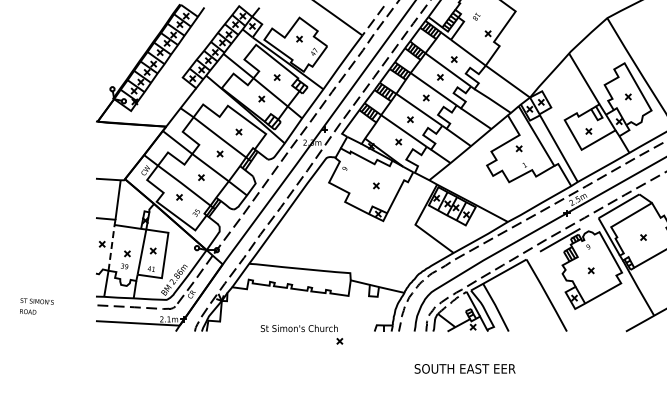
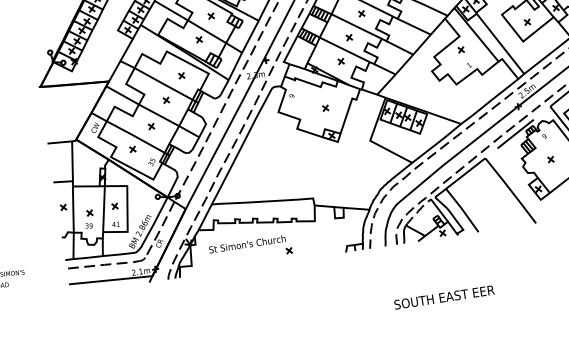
line: (111, 247) -> (73, 209), dashed -> solid
part: (301, 334) -> (250, 249), moved
text: (464, 368) -> (443, 297), moved

